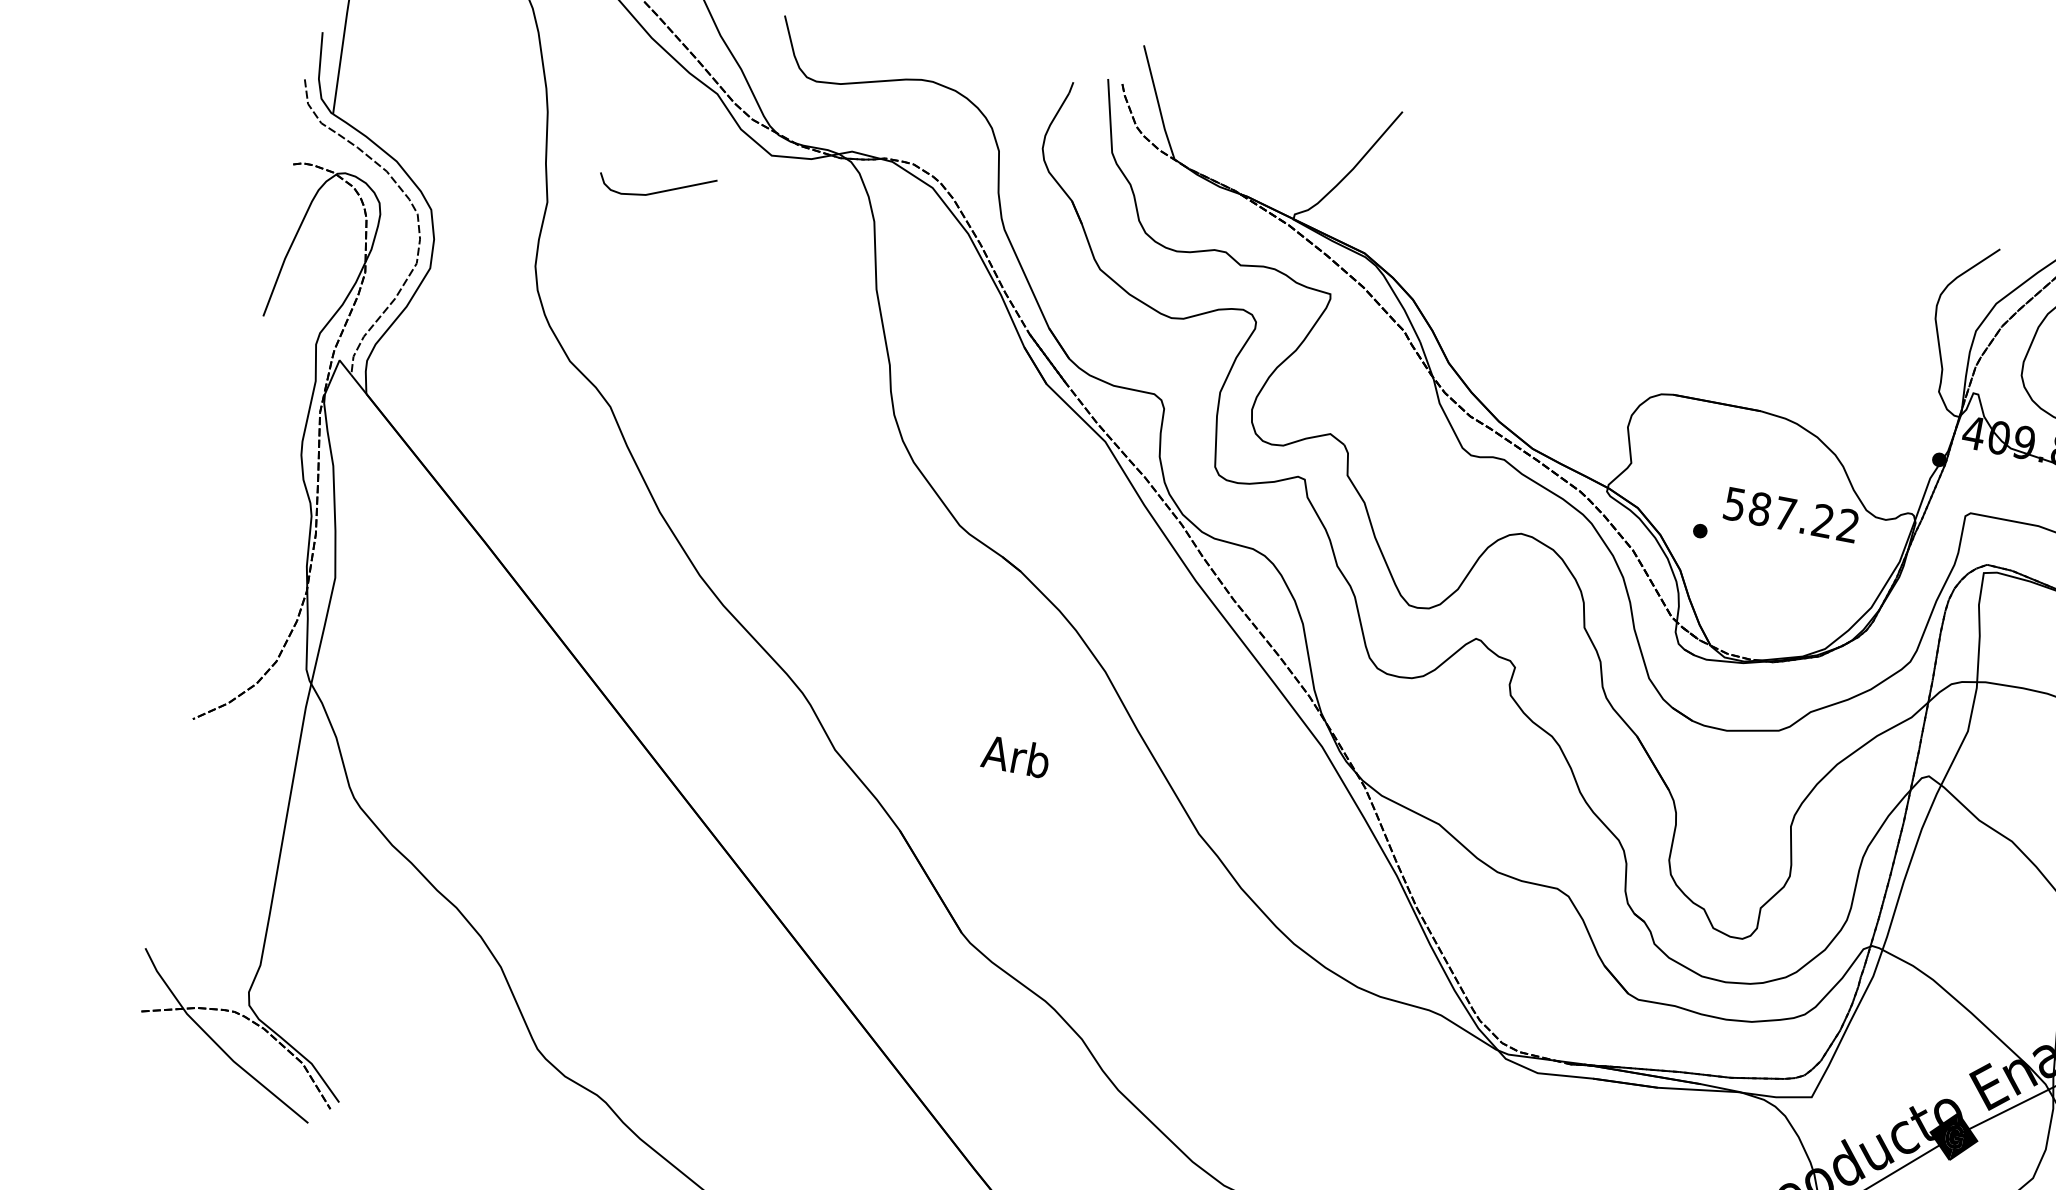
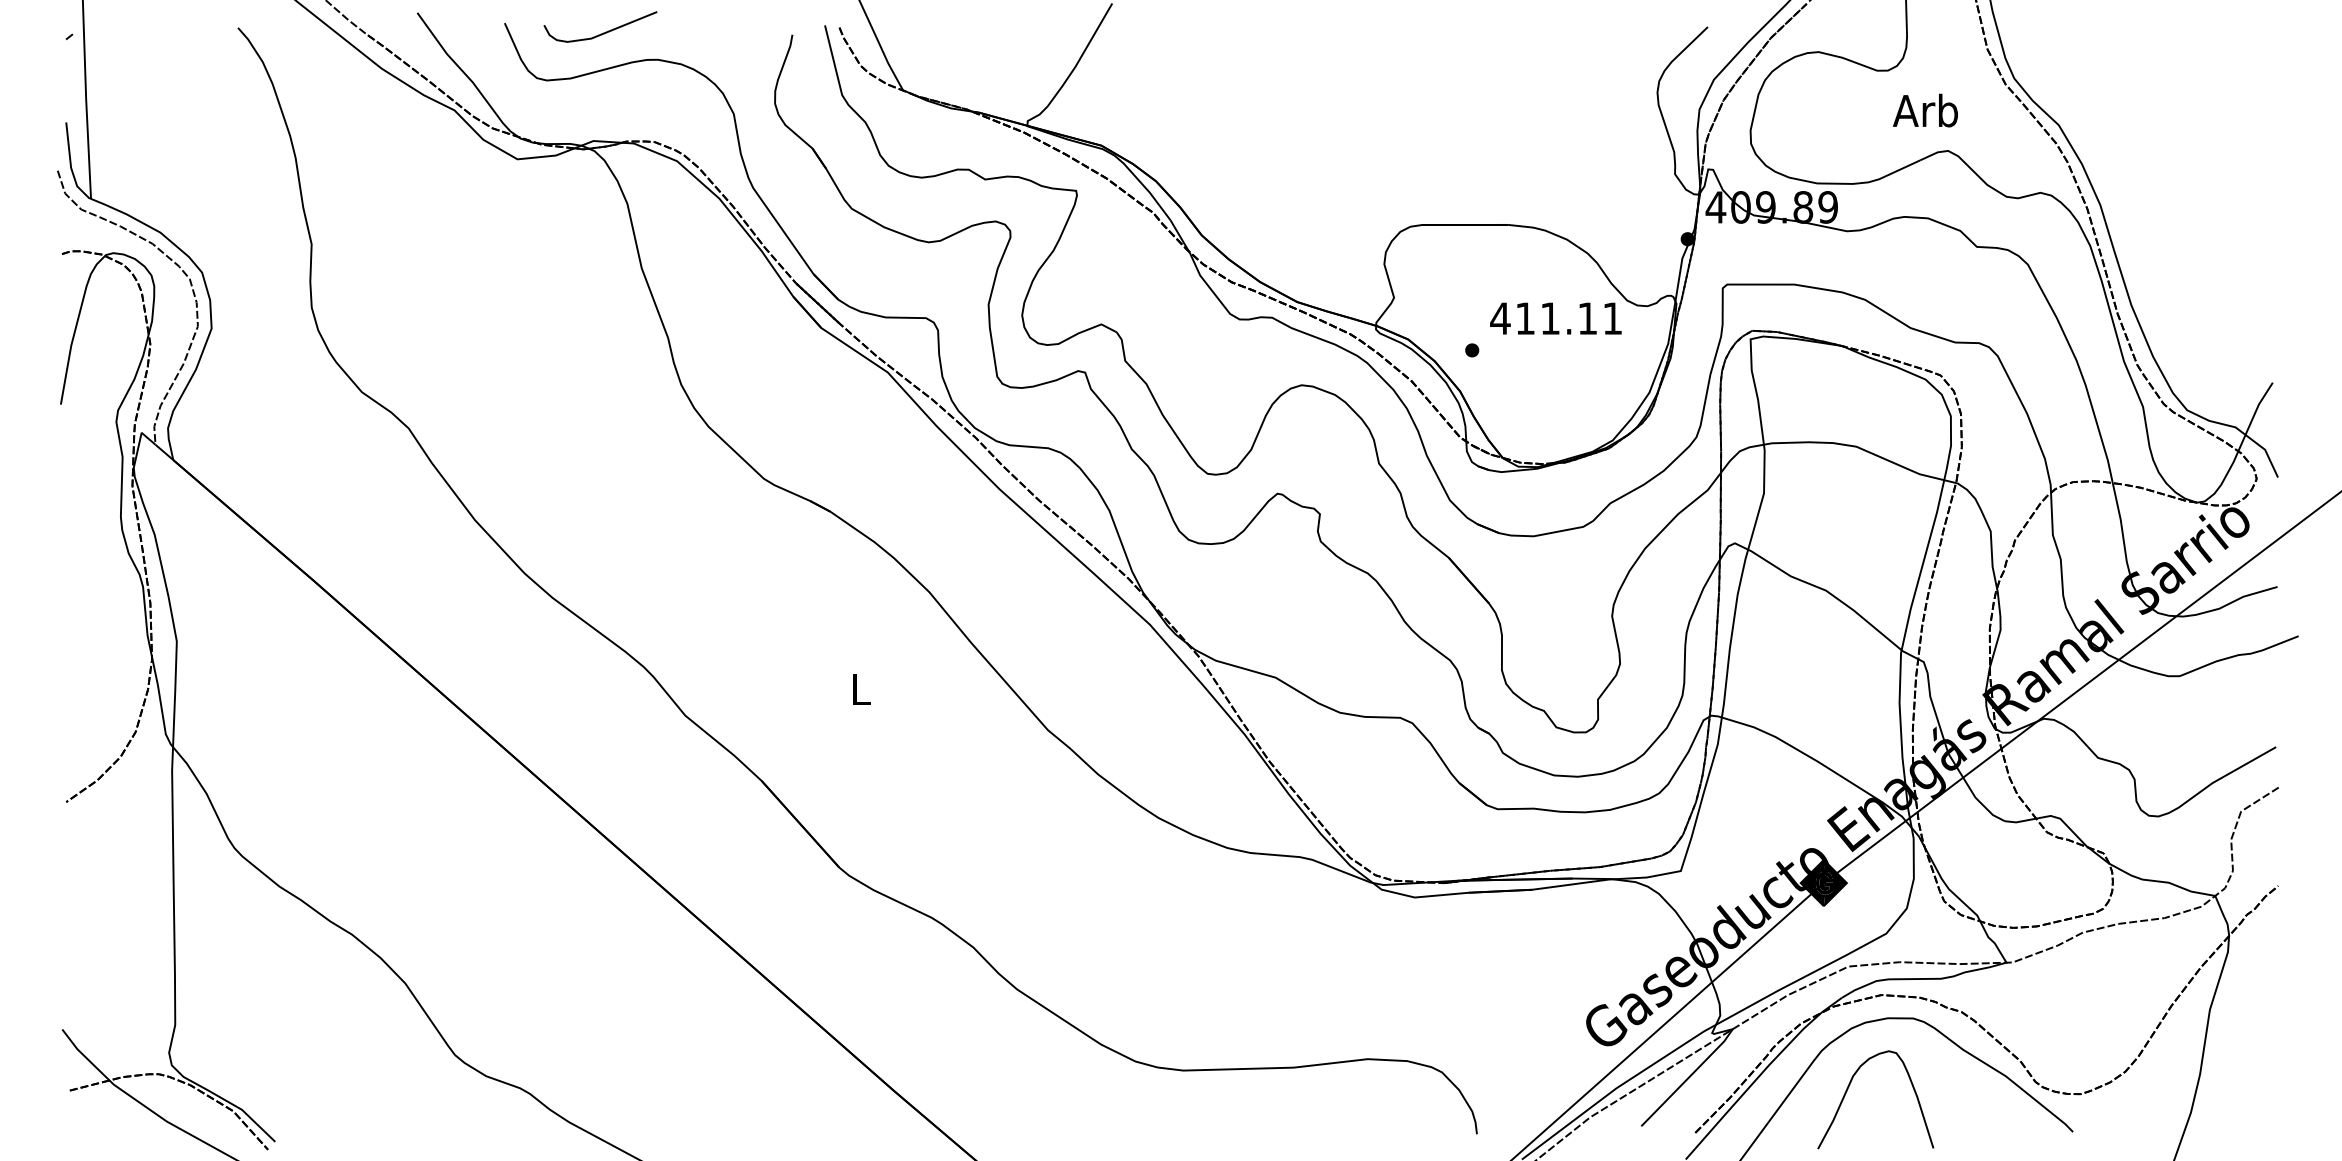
curve: (659, 191) -> (603, 32), moved
text: (1790, 514) -> (1555, 318), 587.22 -> 411.11
text: (1015, 755) -> (858, 688), Arb -> L

